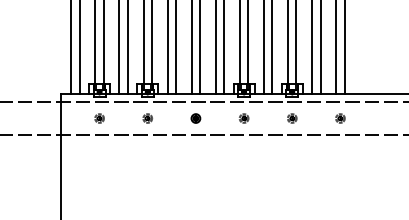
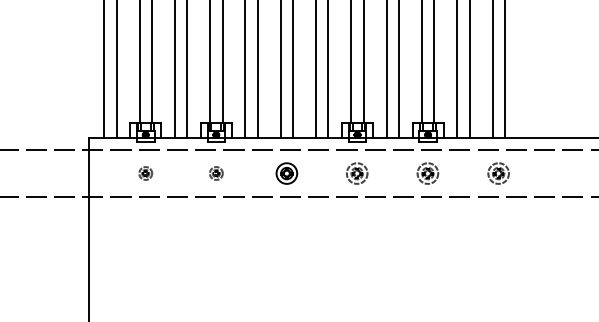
part: (195, 118) -> (286, 173), size x1.6
part: (244, 118) -> (358, 173), size x1.6
part: (292, 118) -> (428, 173), size x1.6
part: (340, 118) -> (498, 173), size x1.6

